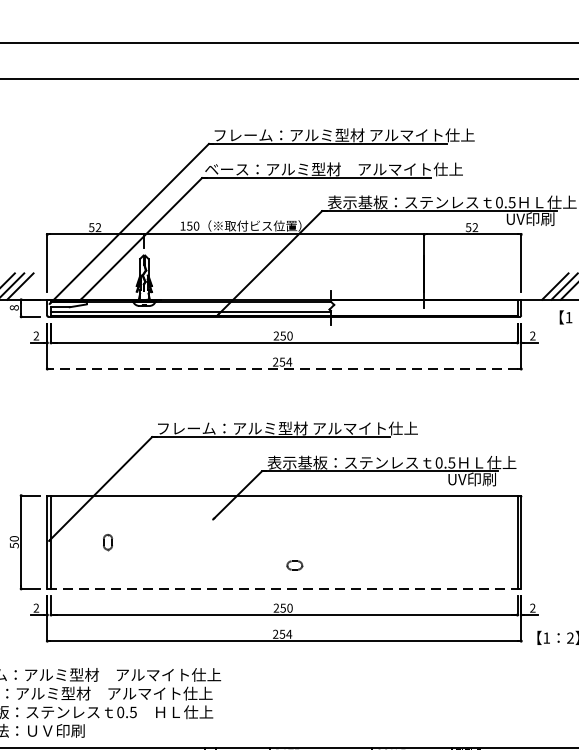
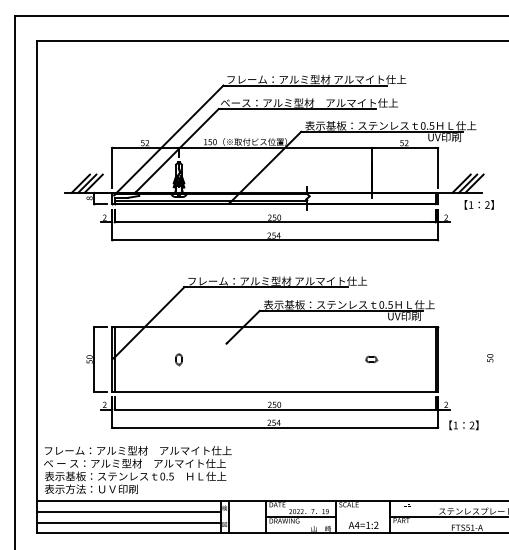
line: (284, 369) -> (275, 240), dashed -> solid
part: (107, 542) -> (178, 359), moved
part: (294, 565) -> (371, 359), moved
line: (284, 588) -> (275, 391), dashed -> solid

